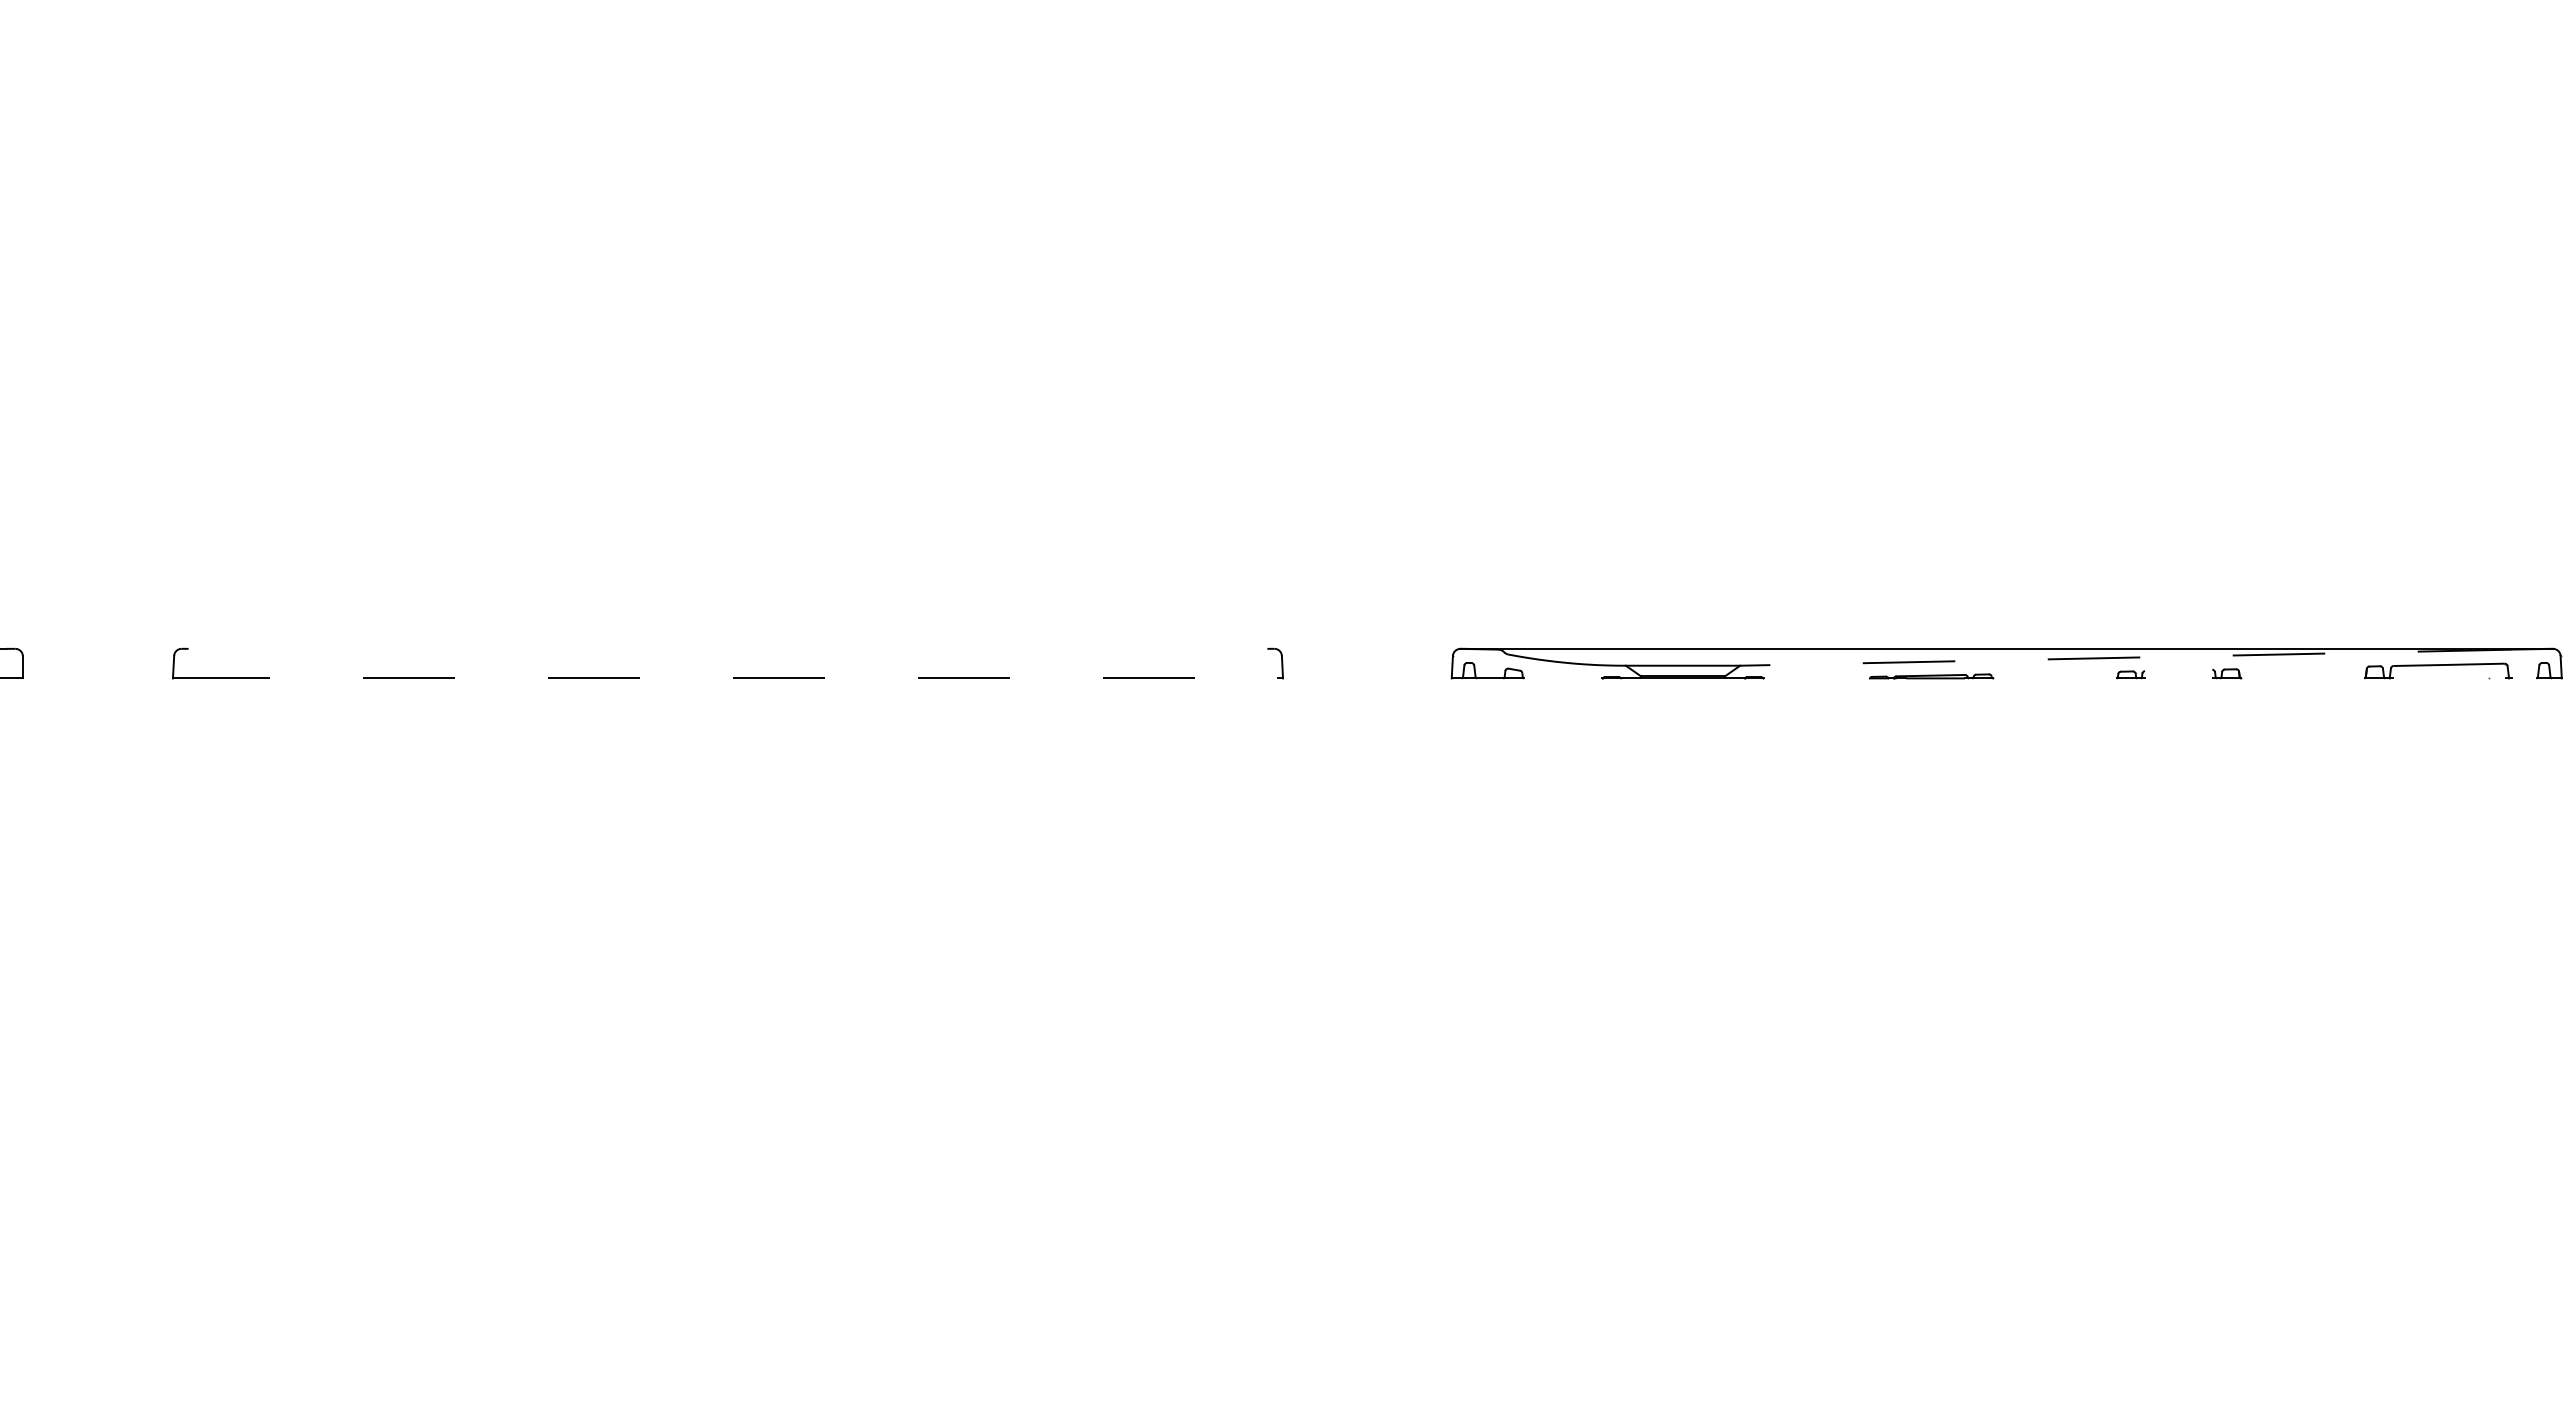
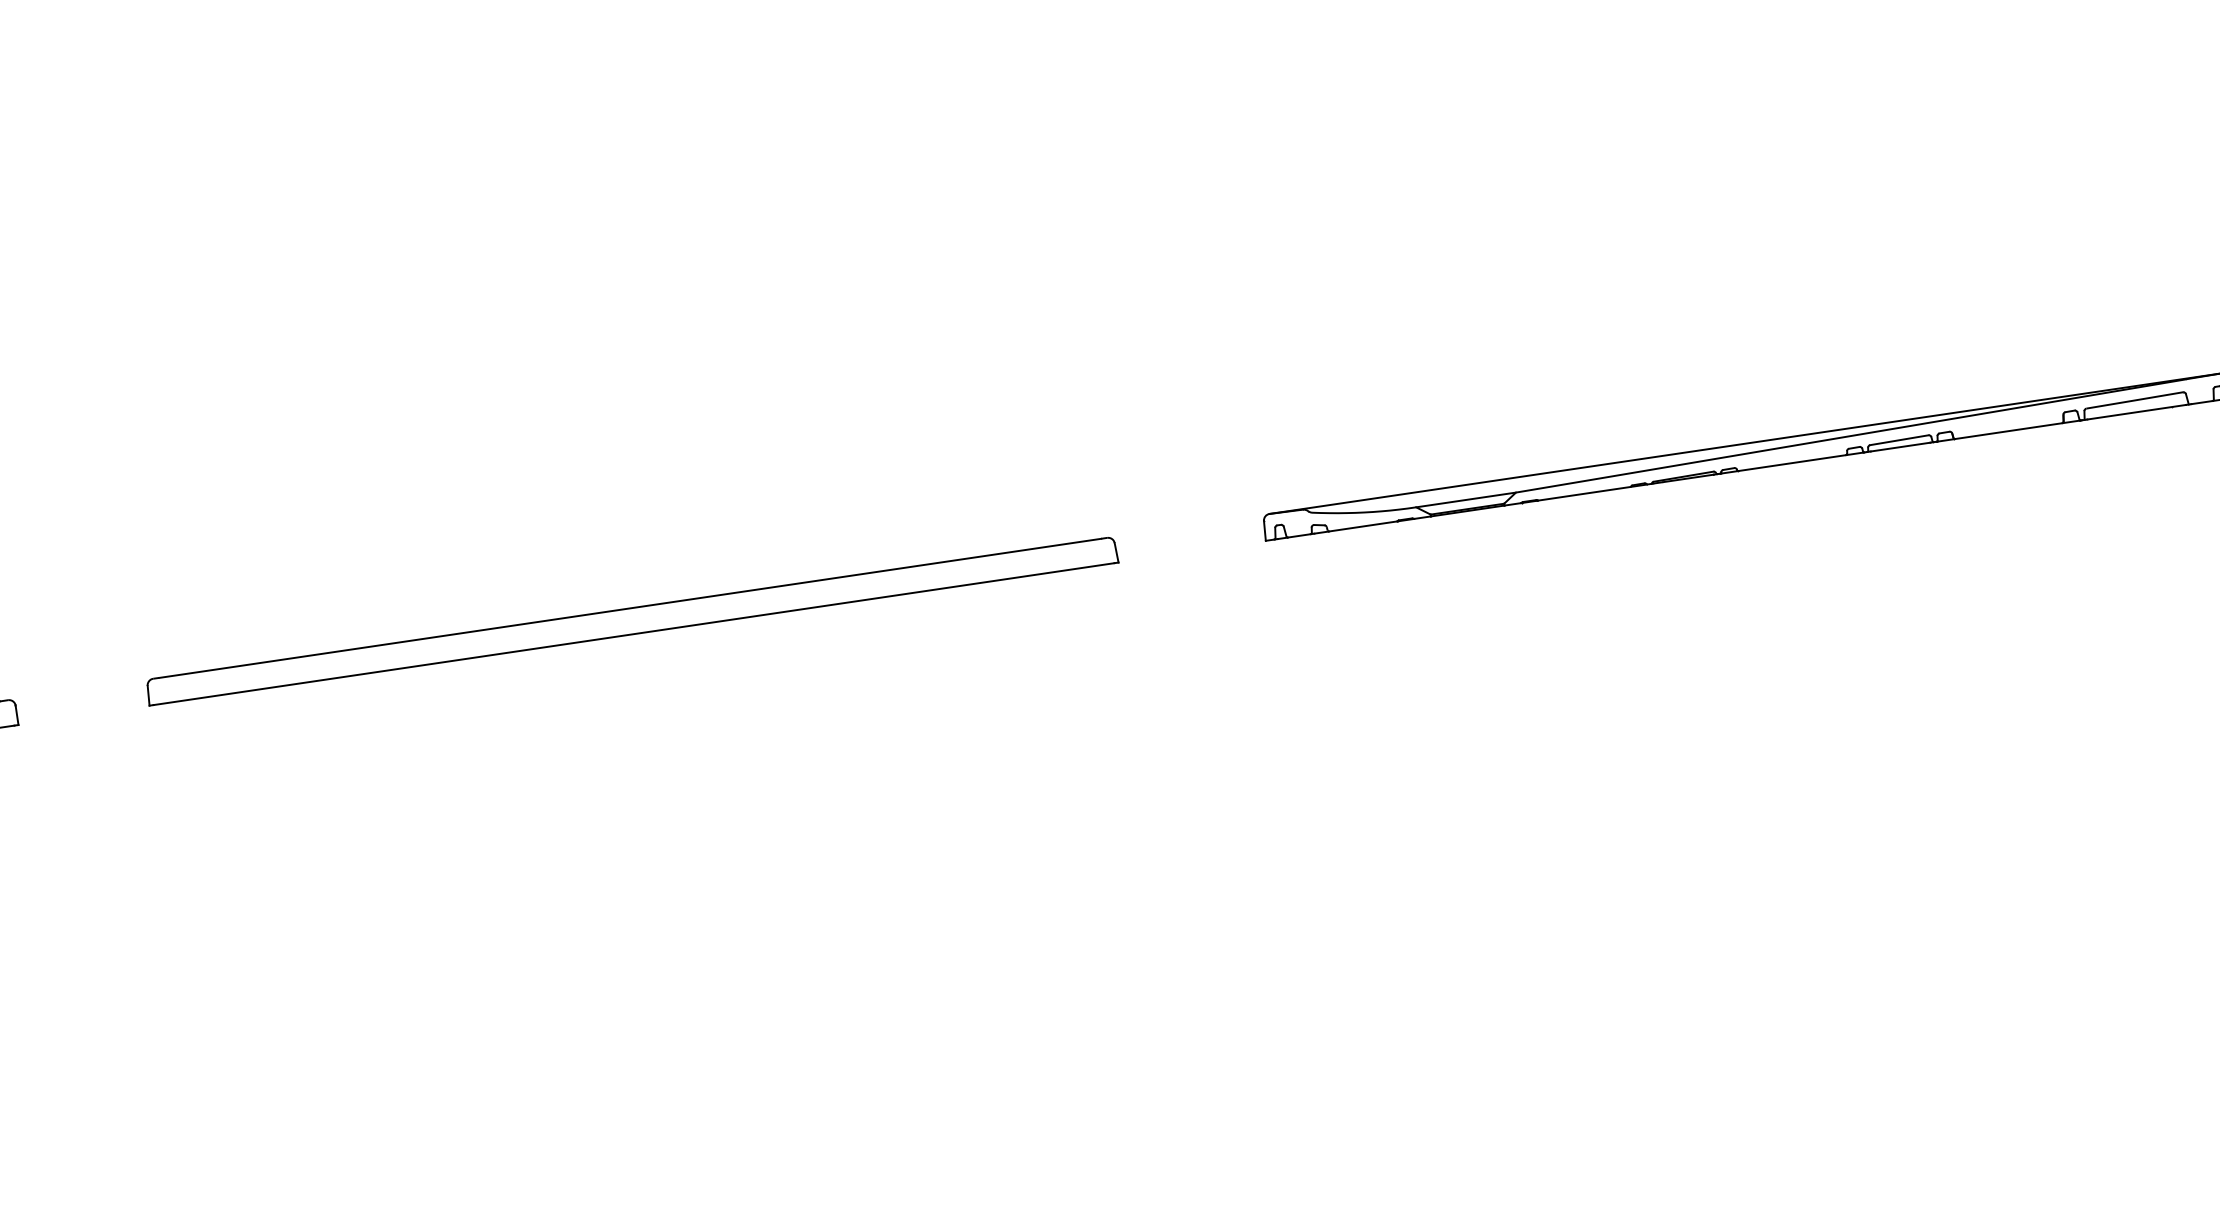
line: (727, 648) -> (629, 608), added
line: (2125, 657) -> (1851, 435), dashed -> solid
line: (2178, 670) -> (1899, 440), added
line: (728, 678) -> (634, 634), dashed -> solid
line: (1563, 678) -> (1363, 526), added
line: (1816, 678) -> (1584, 493), added
line: (2054, 678) -> (1792, 463), added
line: (2178, 678) -> (1900, 447), added
line: (2302, 678) -> (2008, 431), added
line: (2448, 678) -> (2135, 412), added
line: (2523, 678) -> (2201, 402), added

